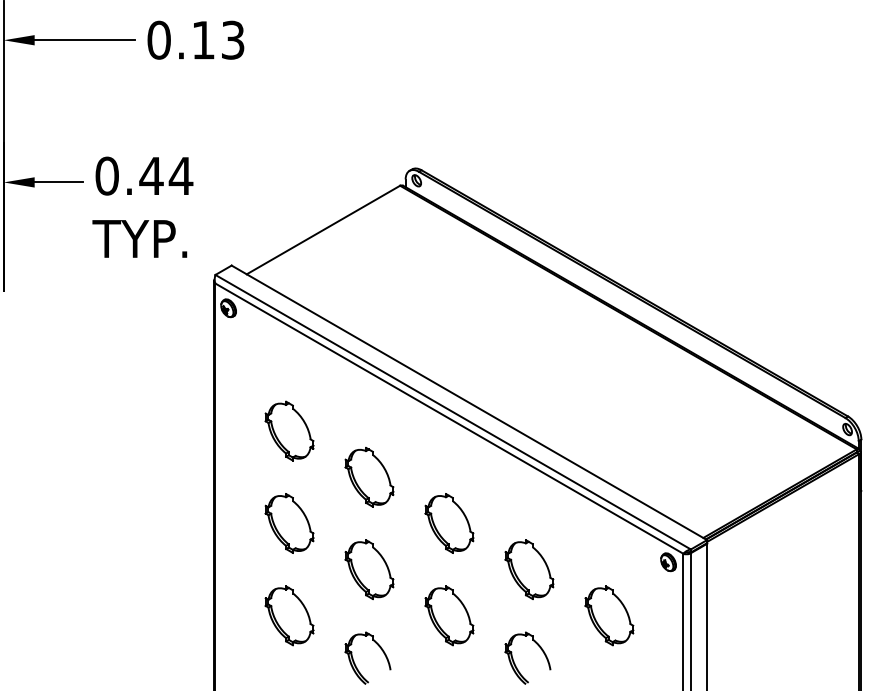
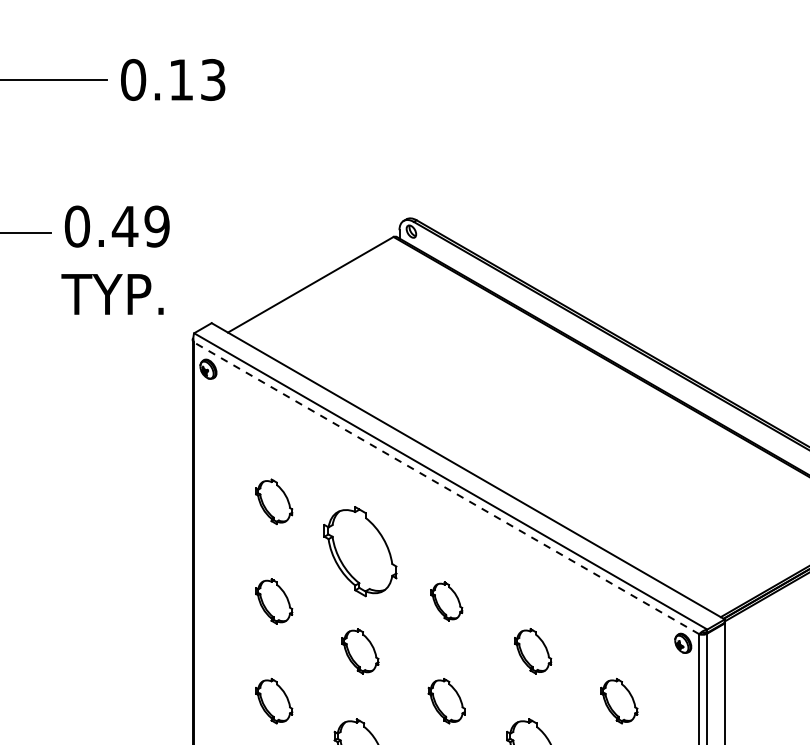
text: (180, 175) -> (156, 225), 0.44 -> 0.49
line: (449, 418) -> (446, 488), solid -> dashed
part: (289, 430) -> (274, 501), size x0.7
part: (369, 477) -> (360, 551), size x1.4
part: (289, 523) -> (274, 601), size x0.7
part: (449, 523) -> (446, 601), size x0.6
part: (369, 569) -> (360, 651), size x0.7
part: (529, 569) -> (533, 651), size x0.7
part: (289, 615) -> (274, 700), size x0.7
part: (449, 615) -> (446, 700), size x0.7
part: (609, 615) -> (619, 700), size x0.7

